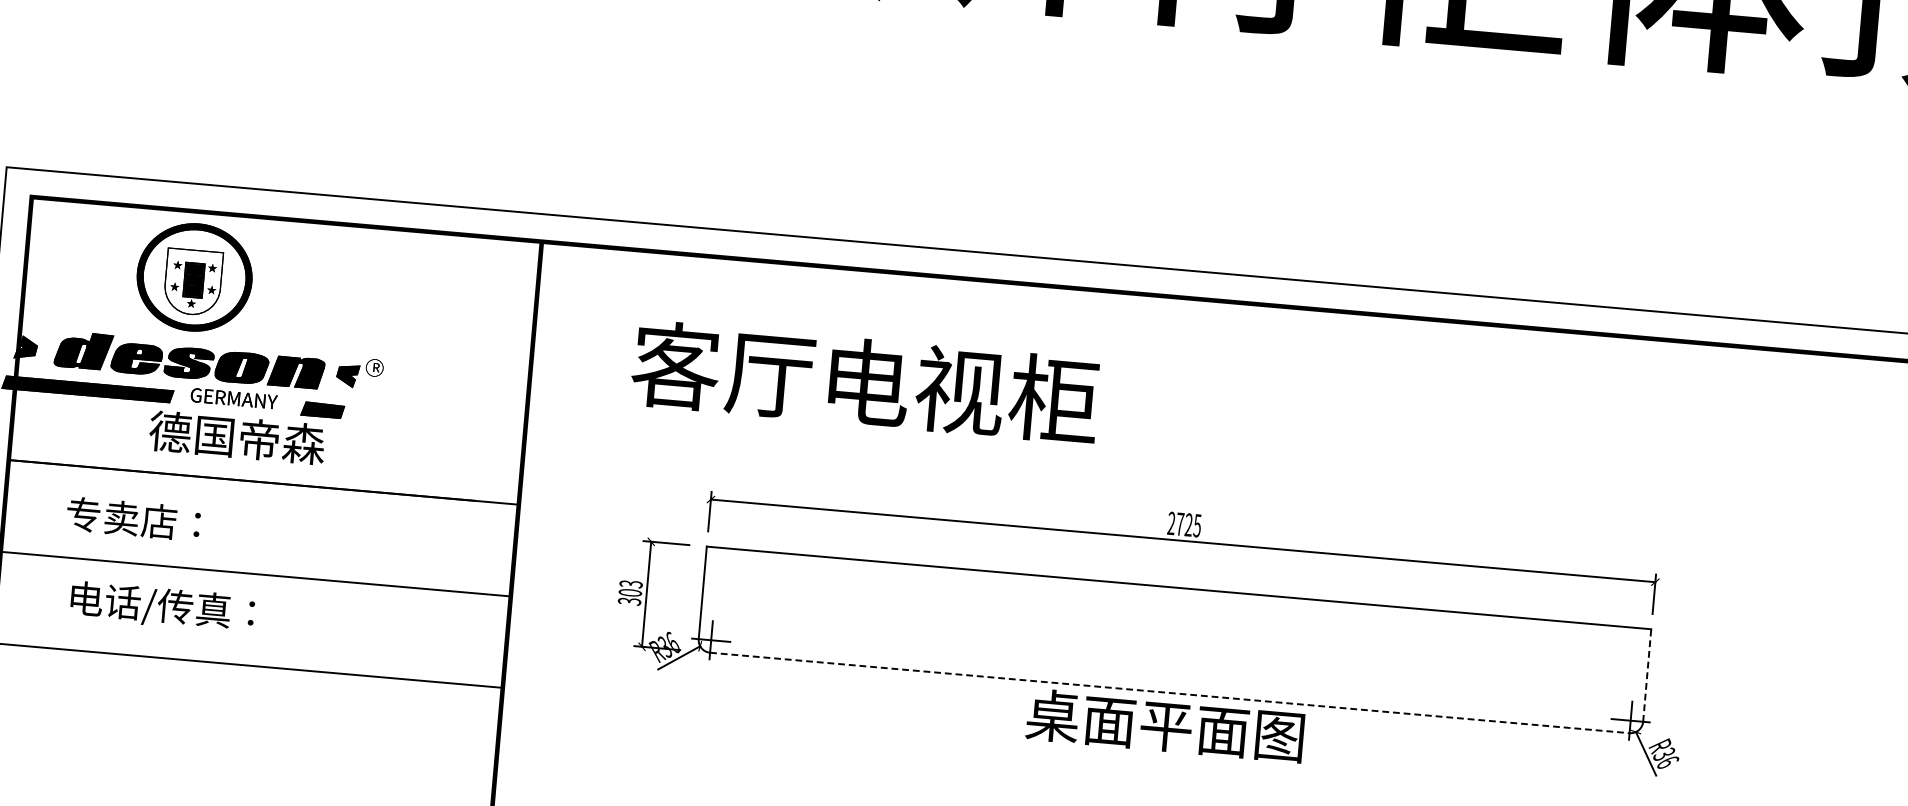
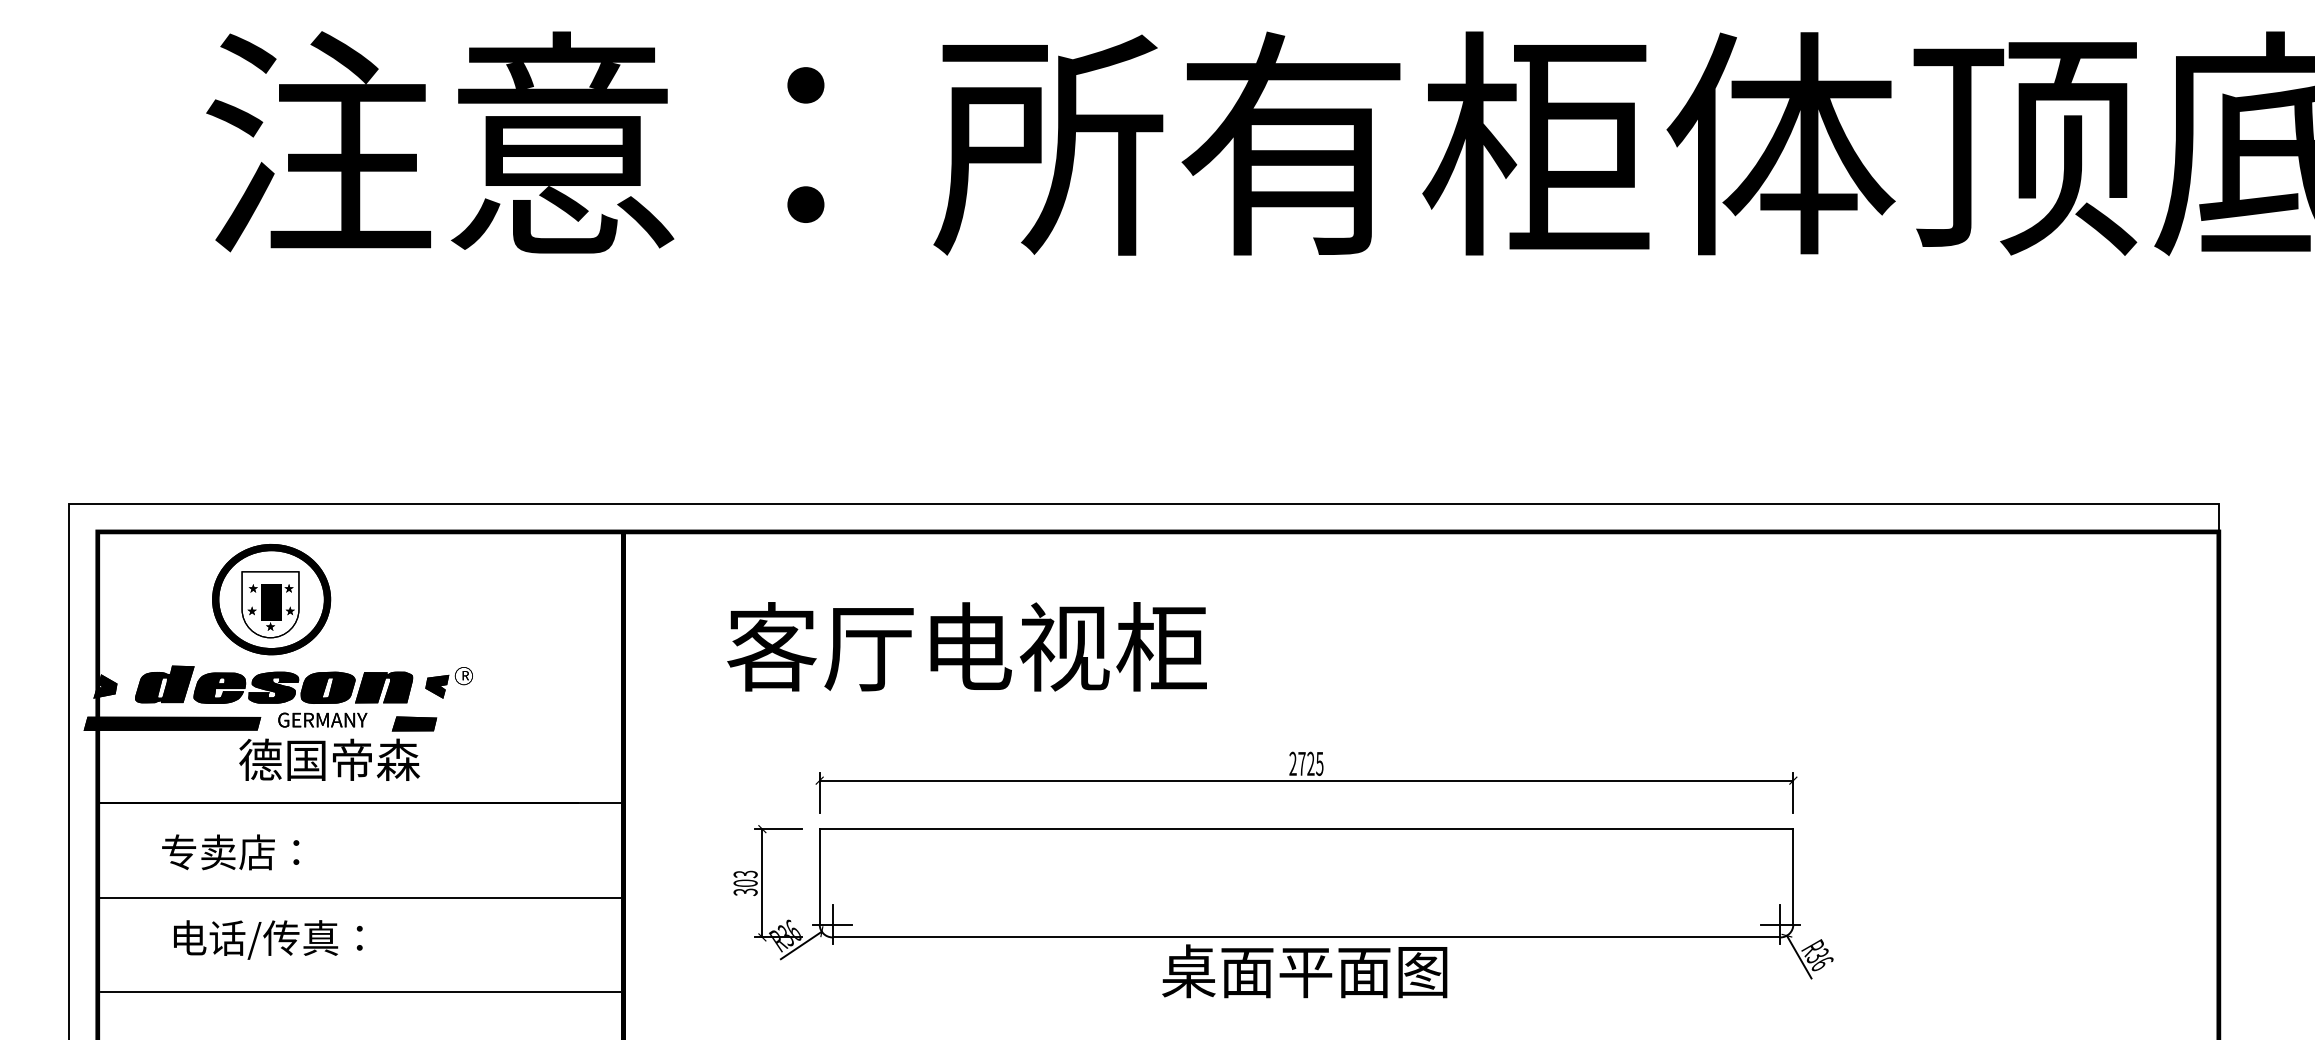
line: (1647, 675) -> (1793, 876), dashed -> solid
line: (1169, 693) -> (1306, 937), dashed -> solid

